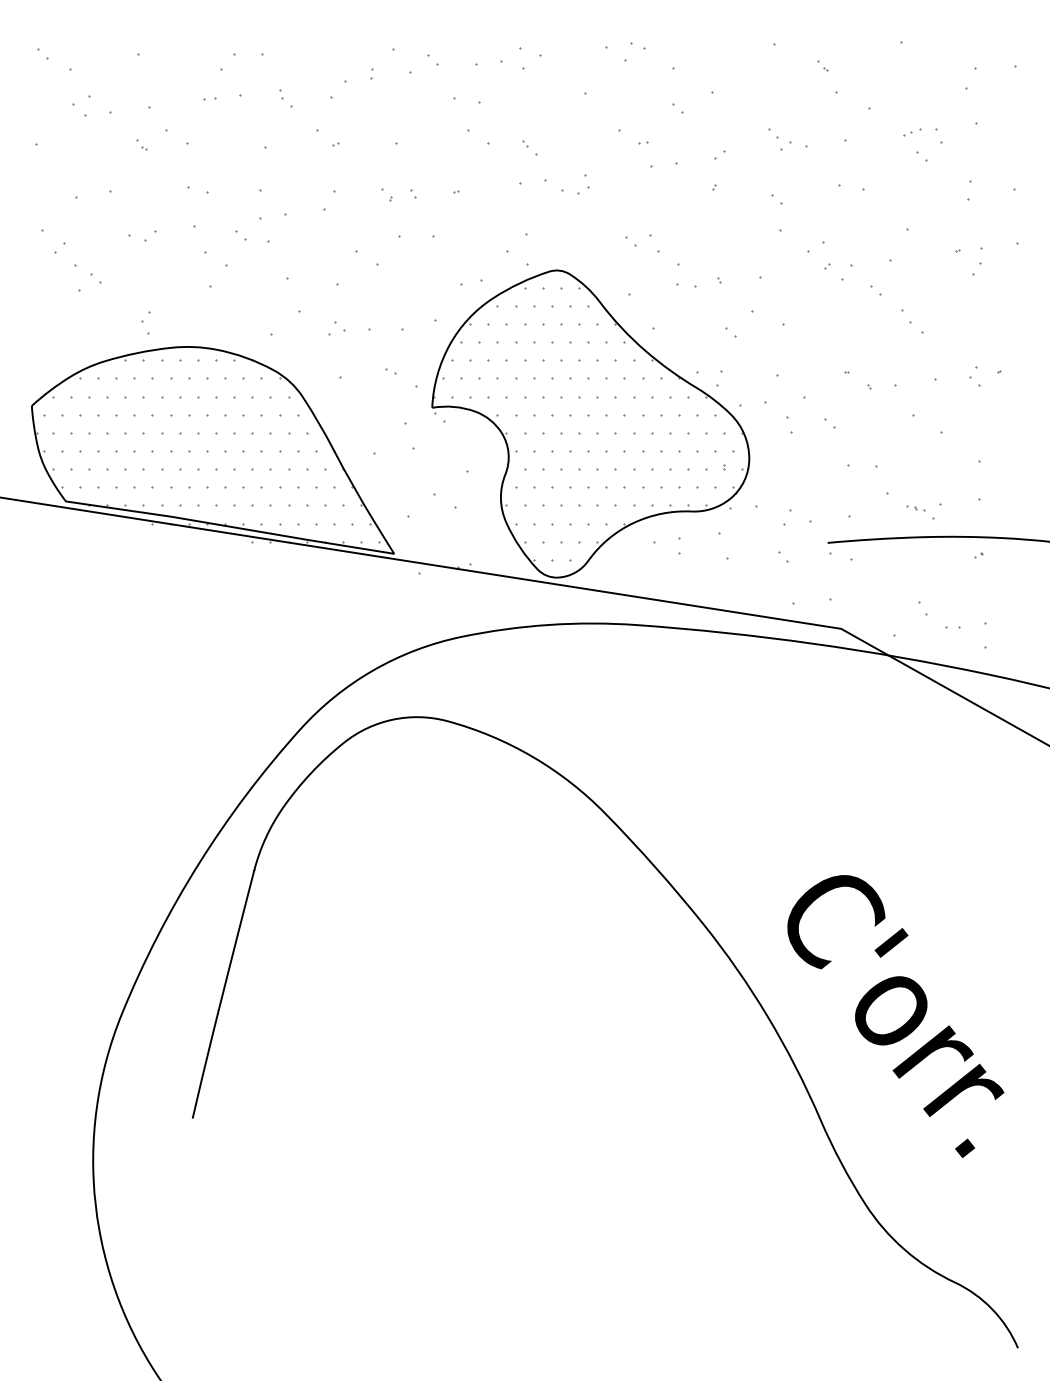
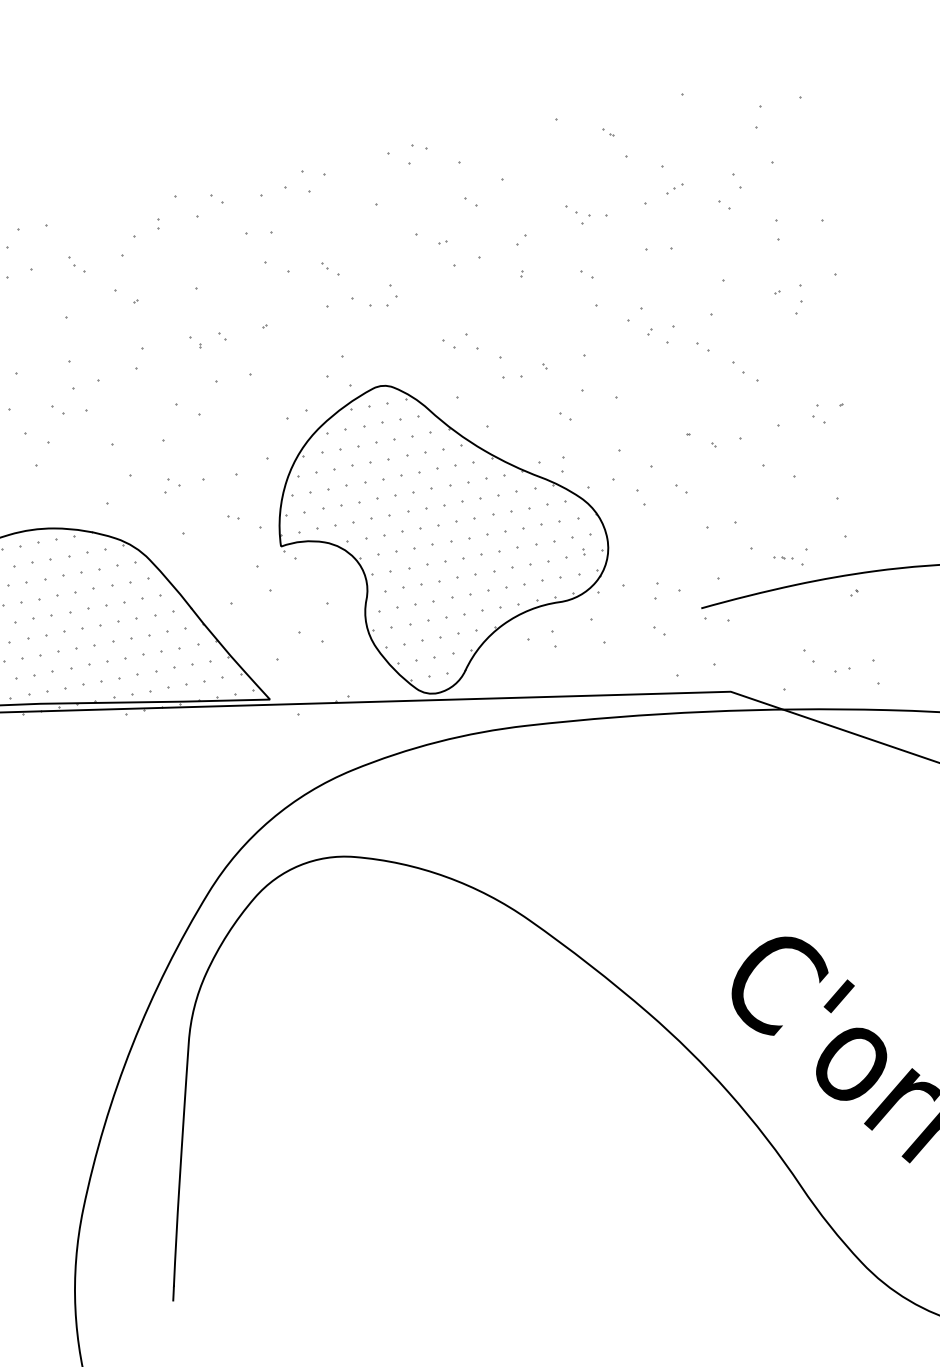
part: (912, 132) -> (675, 188), moved

